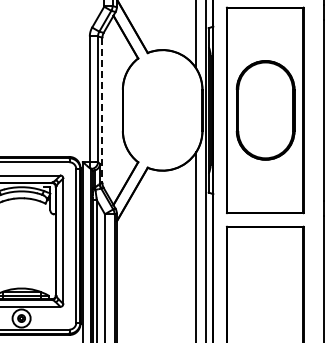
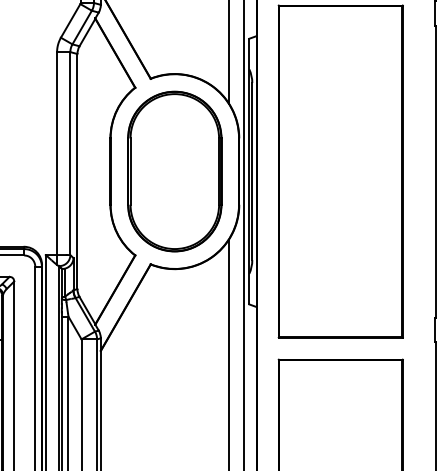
line: (102, 110) -> (77, 171), dashed -> solid
part: (265, 110) -> (174, 171), moved

